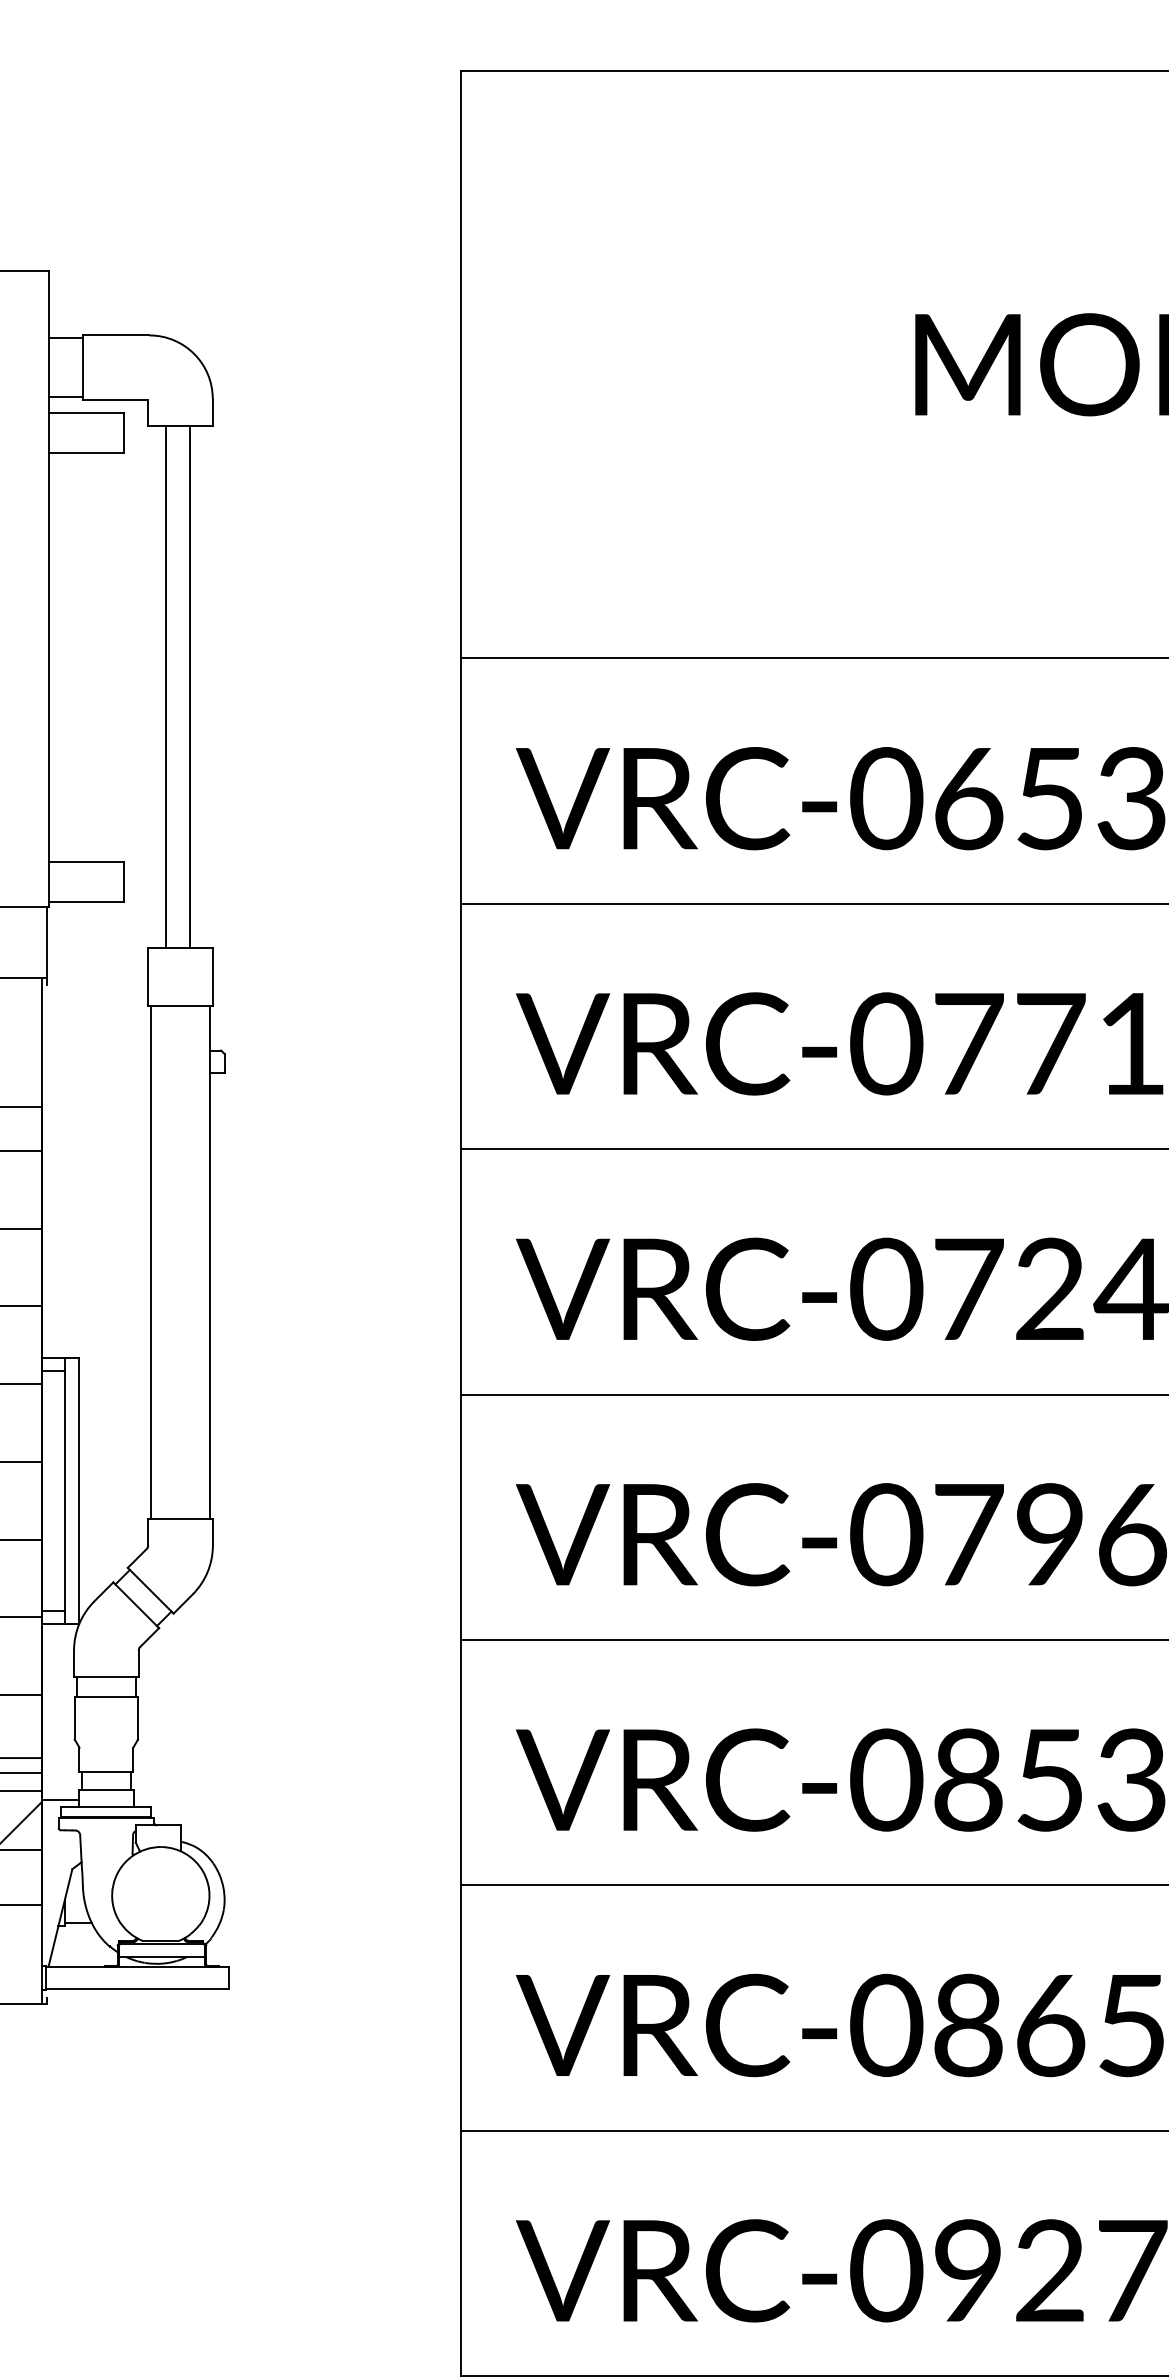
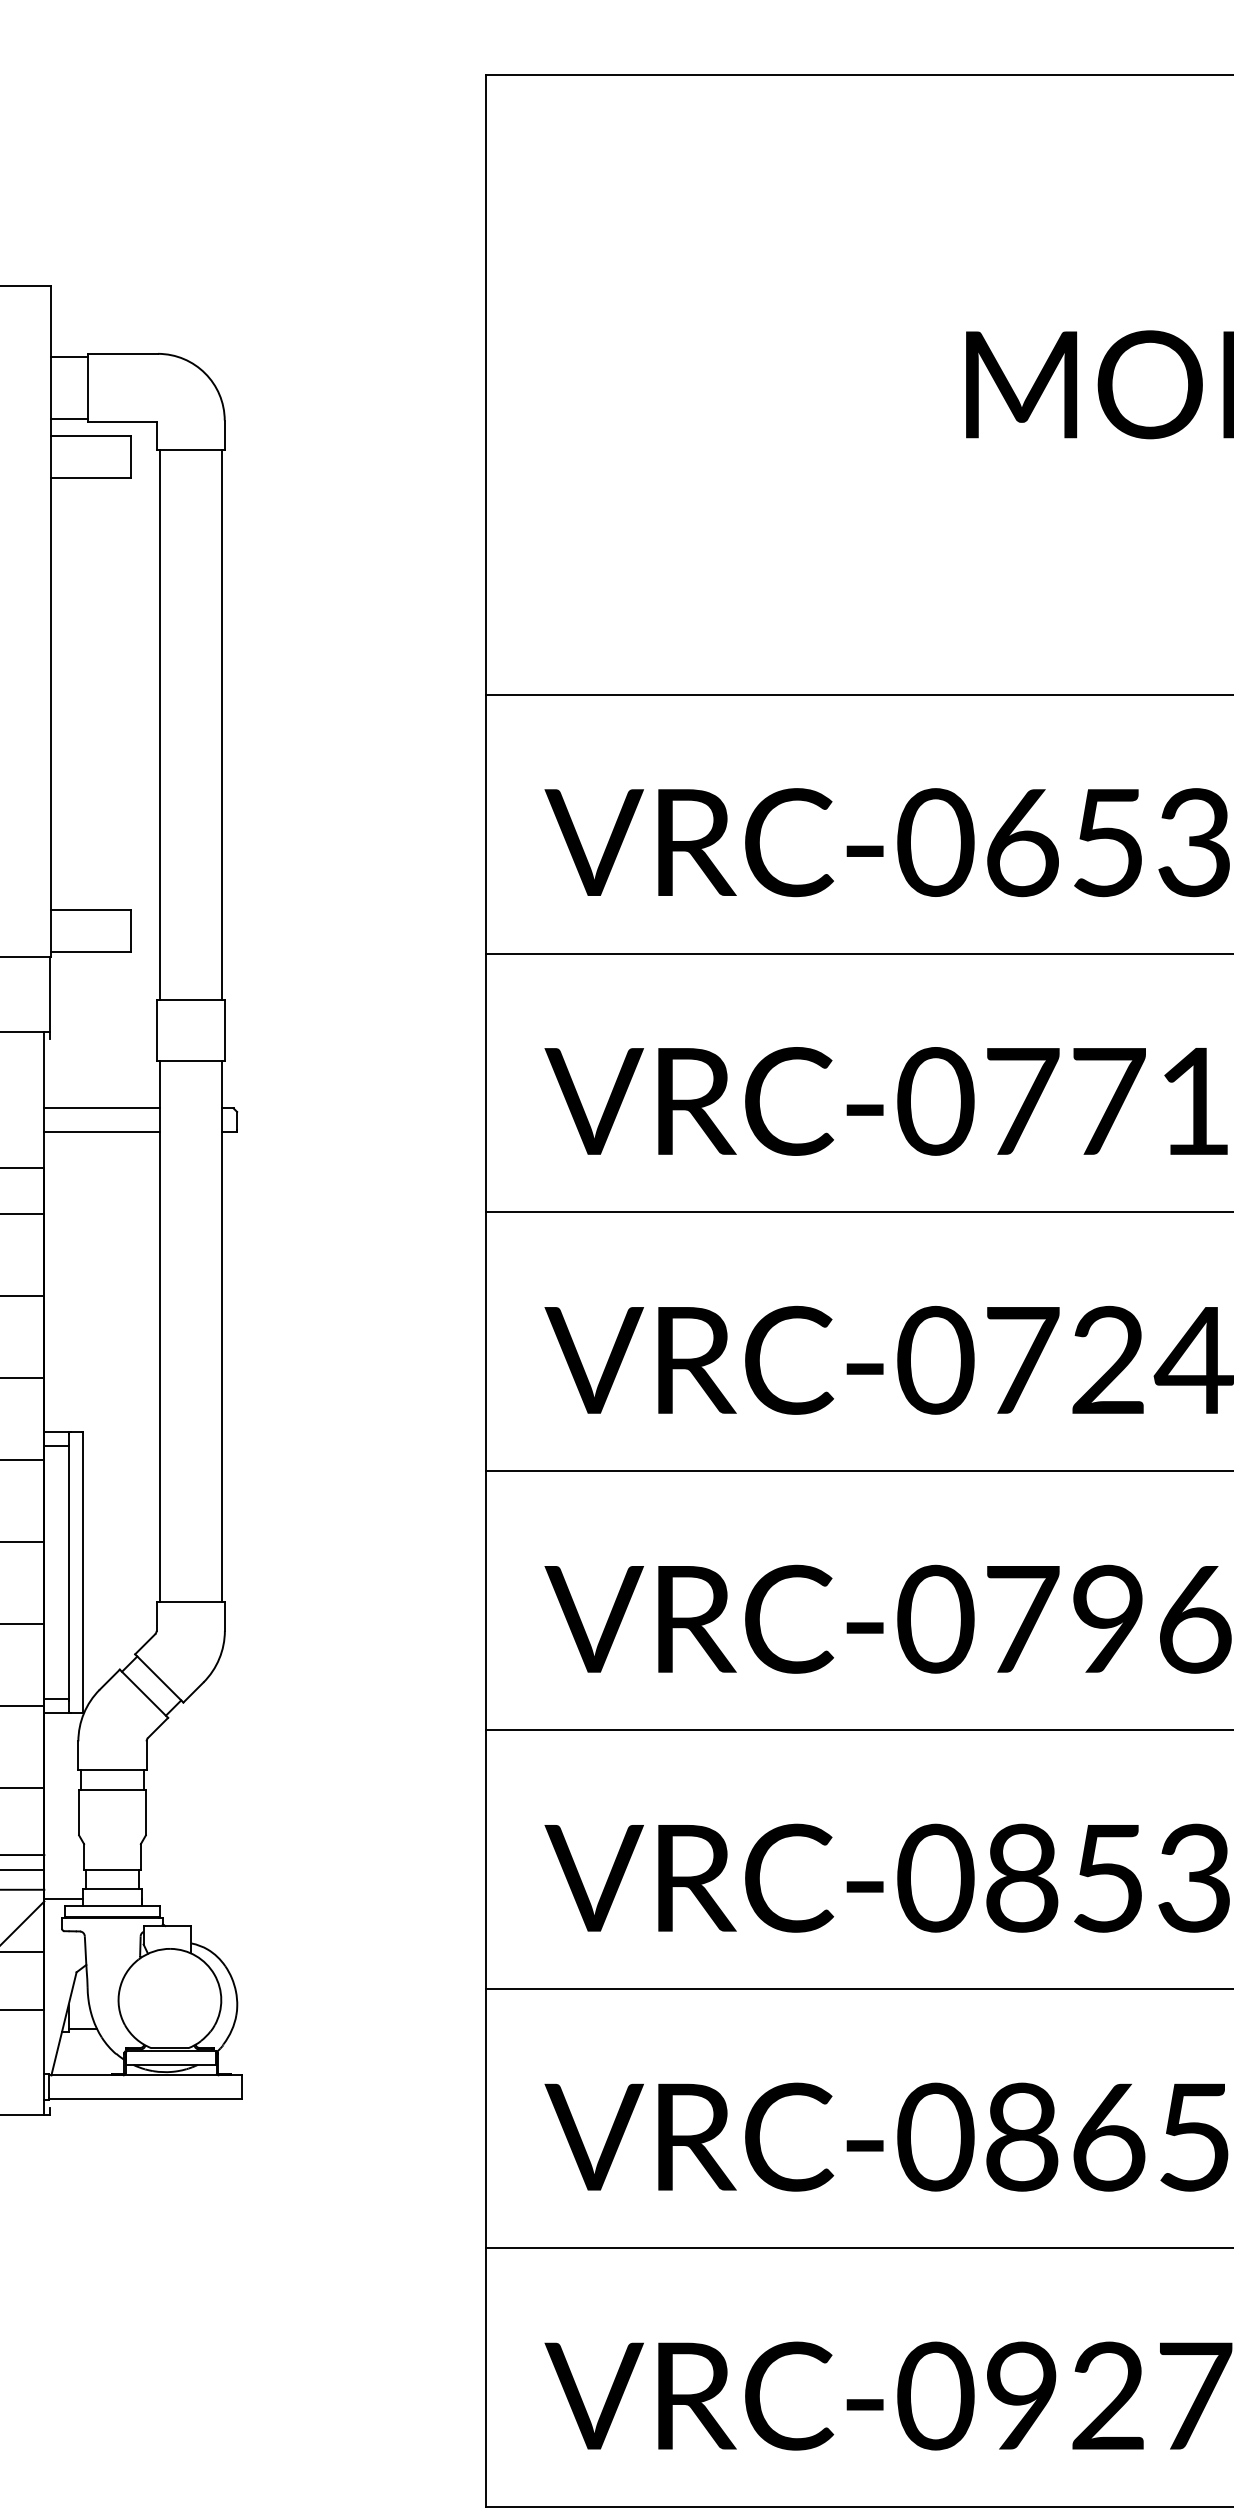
line: (165, 687) -> (221, 725), moved
line: (190, 687) -> (160, 725), moved
line: (96, 1050) -> (102, 1108), added
line: (96, 1072) -> (102, 1131), added

